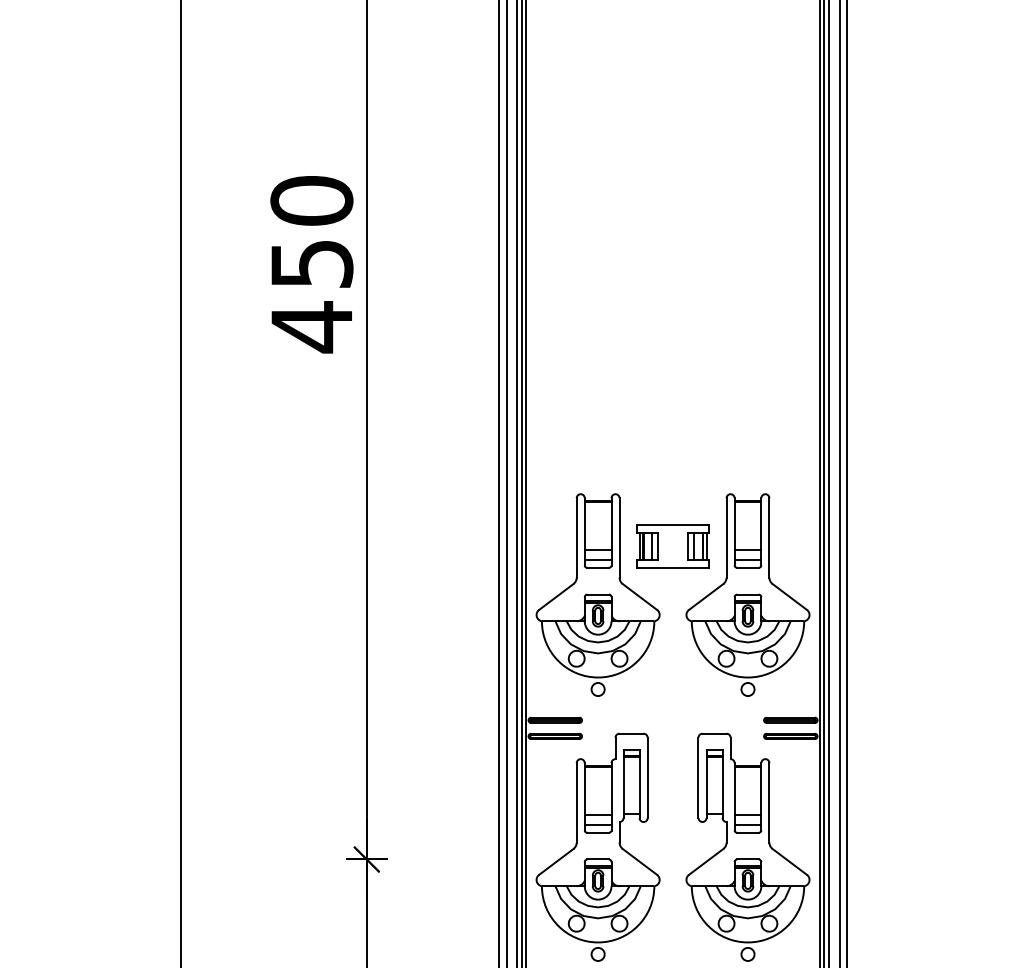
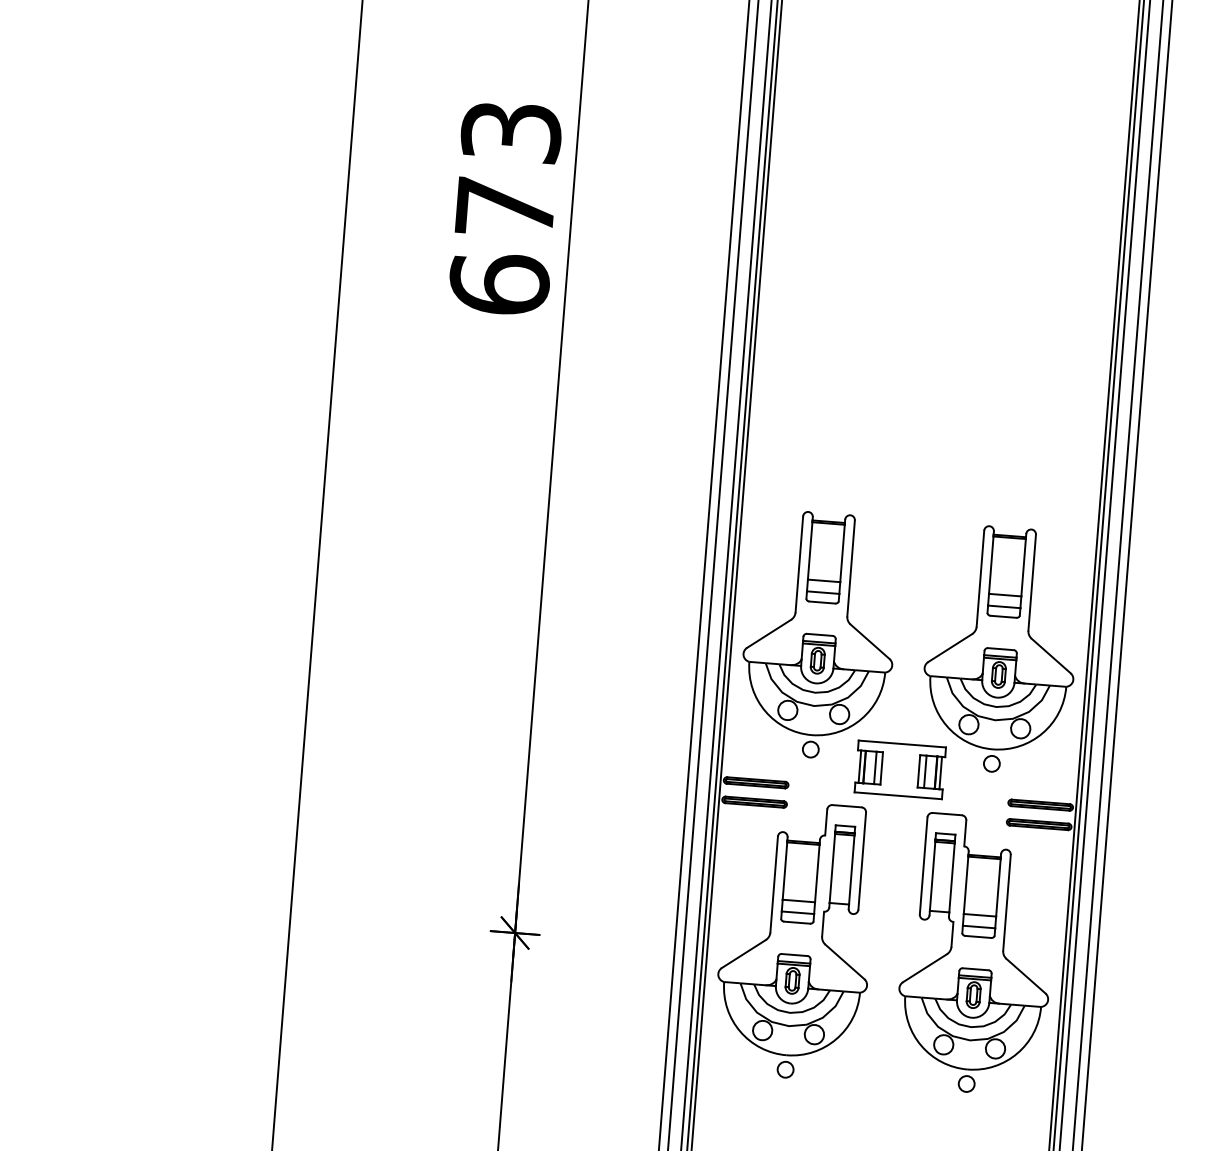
text: (311, 264) -> (504, 208), 450 -> 673
part: (672, 546) -> (899, 769), moved

